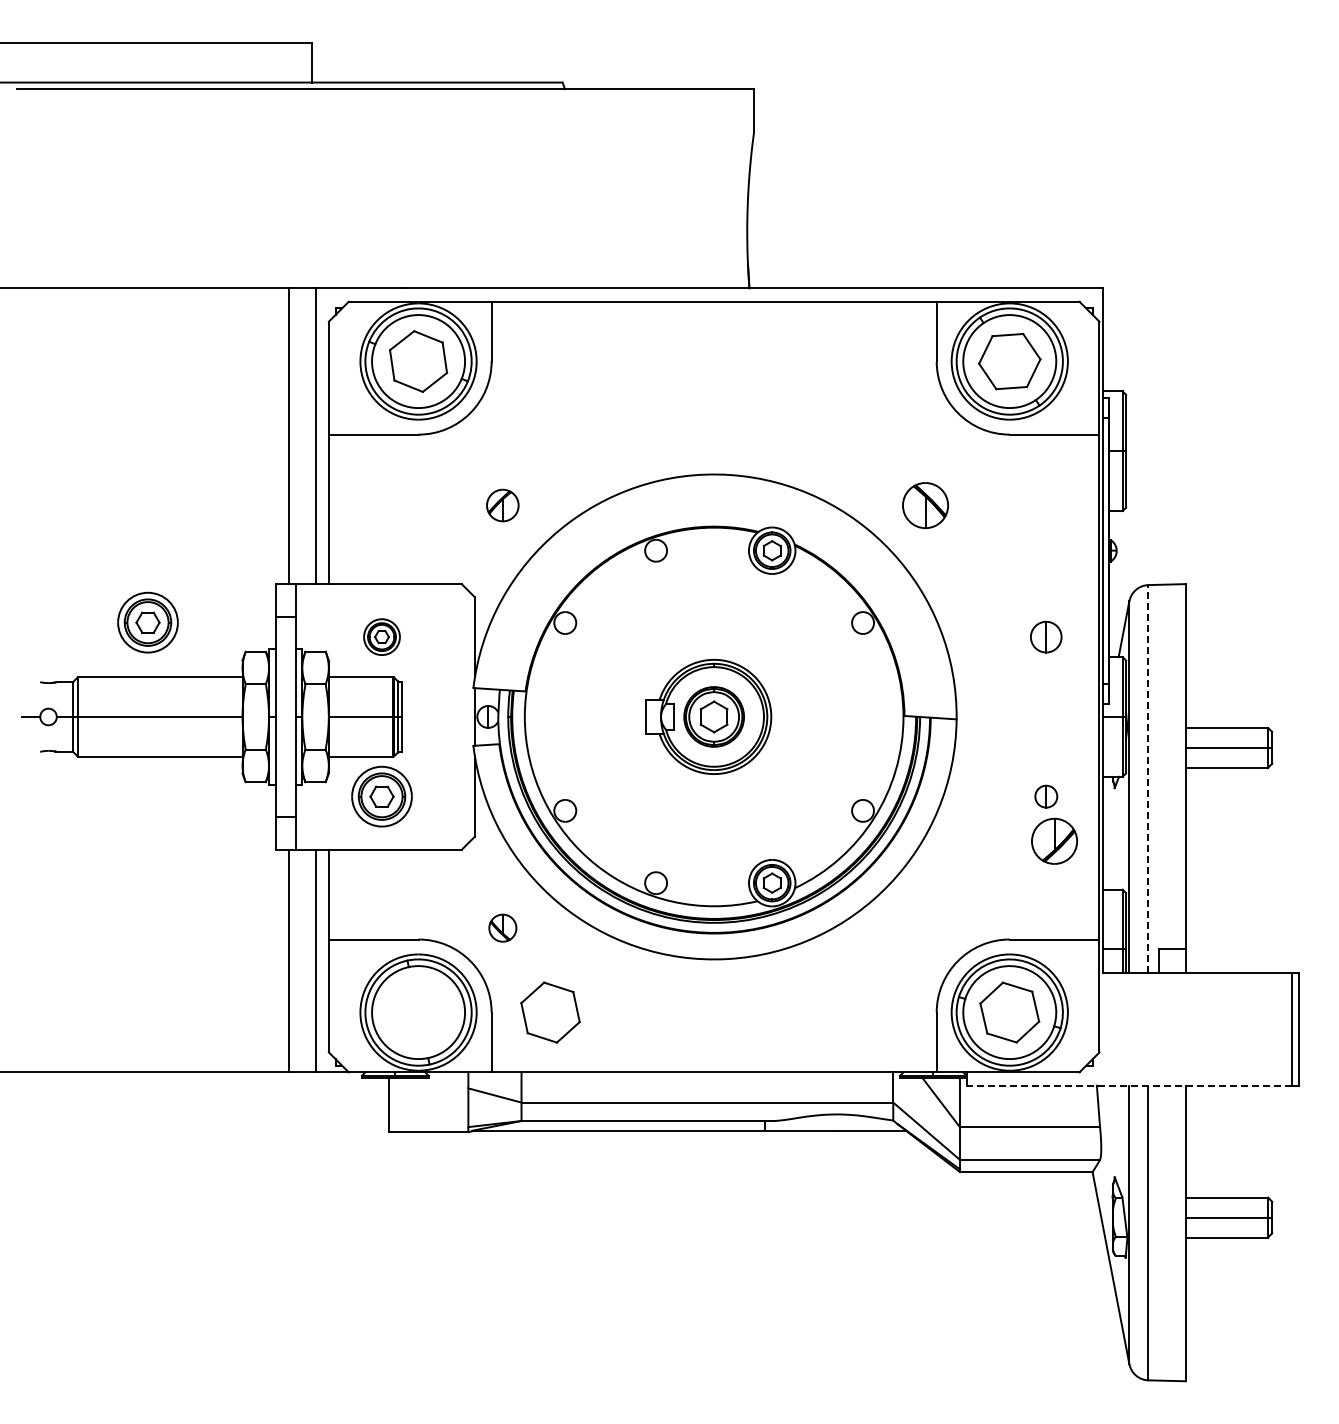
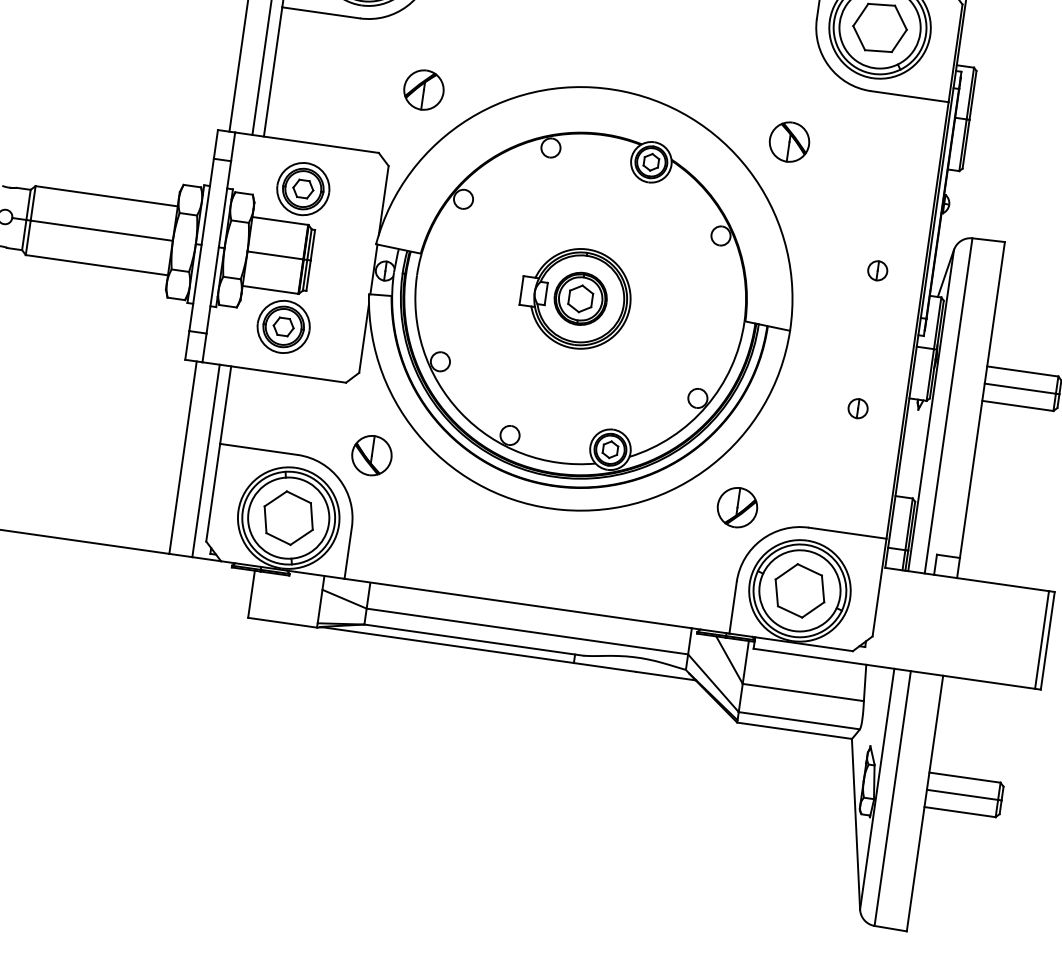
part: (502, 505) -> (423, 89), size x1.43
part: (147, 622) -> (102, 147), removed
part: (381, 636) -> (302, 188), size x1.67
part: (1046, 637) -> (877, 271), size x0.71
line: (1148, 778) -> (948, 405), dashed -> solid
part: (1054, 840) -> (737, 506), moved
part: (502, 927) -> (371, 454), size x1.67
part: (550, 1012) -> (288, 518), moved
line: (1129, 1085) -> (894, 668), dashed -> solid

